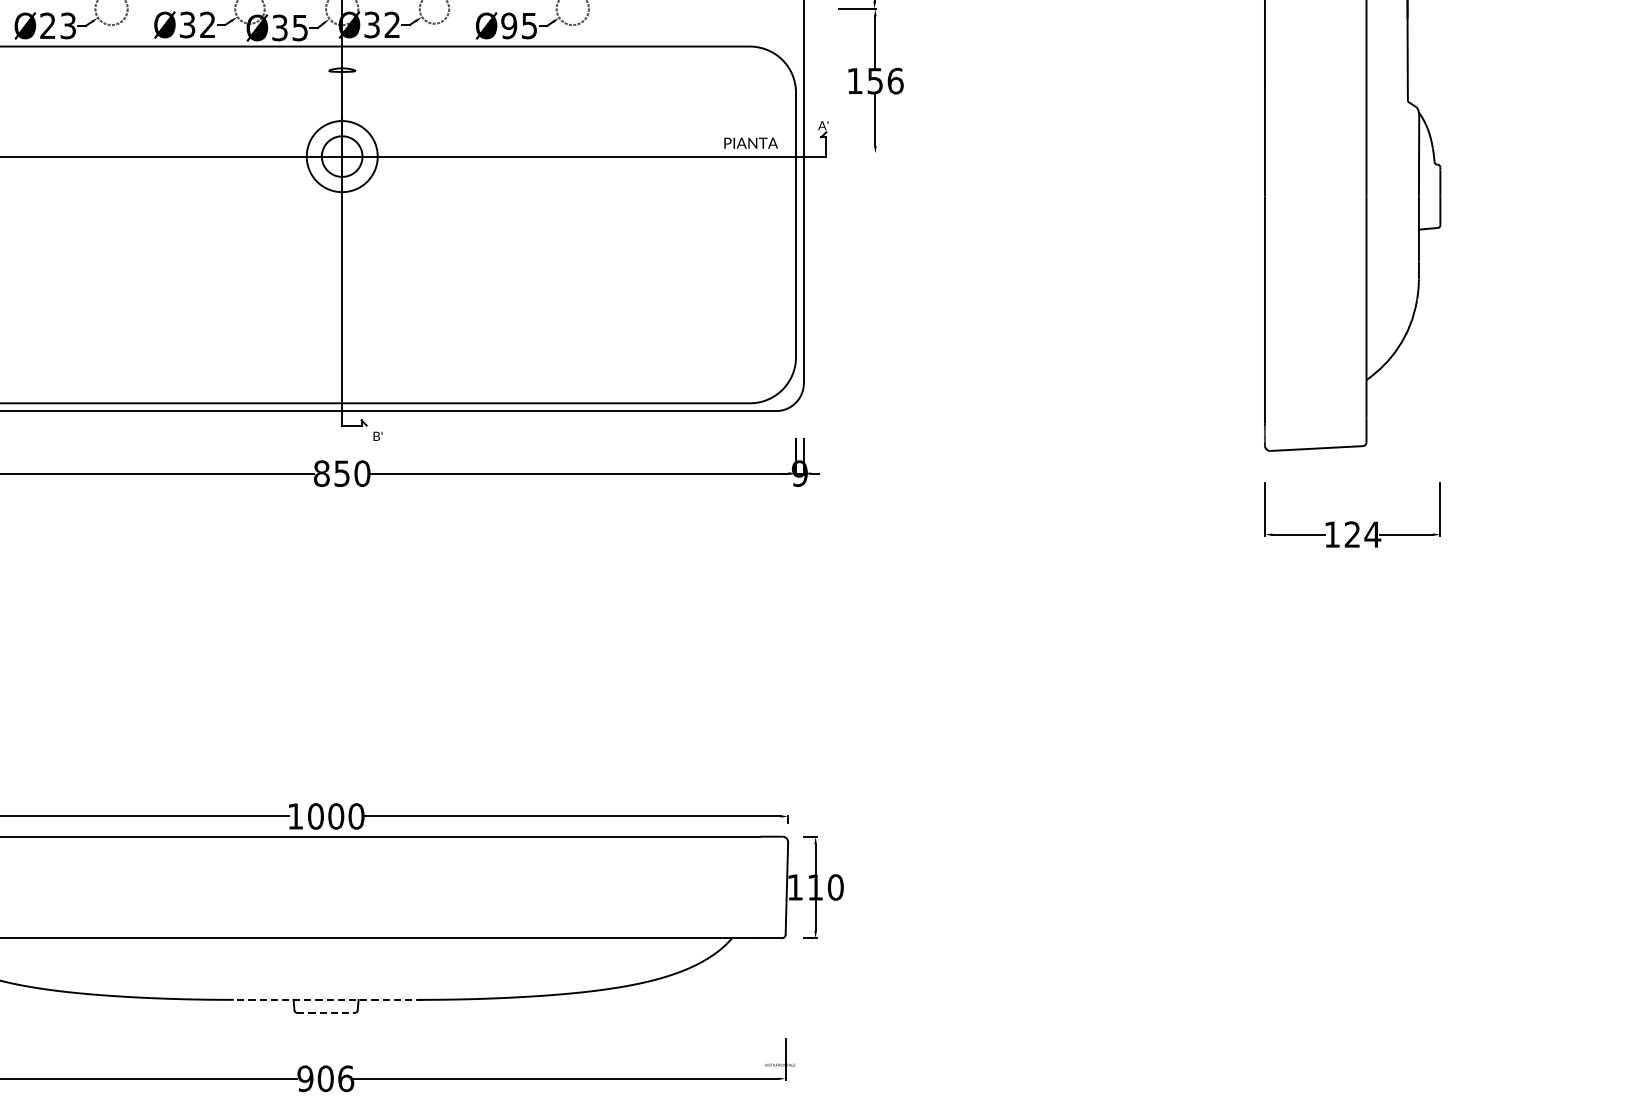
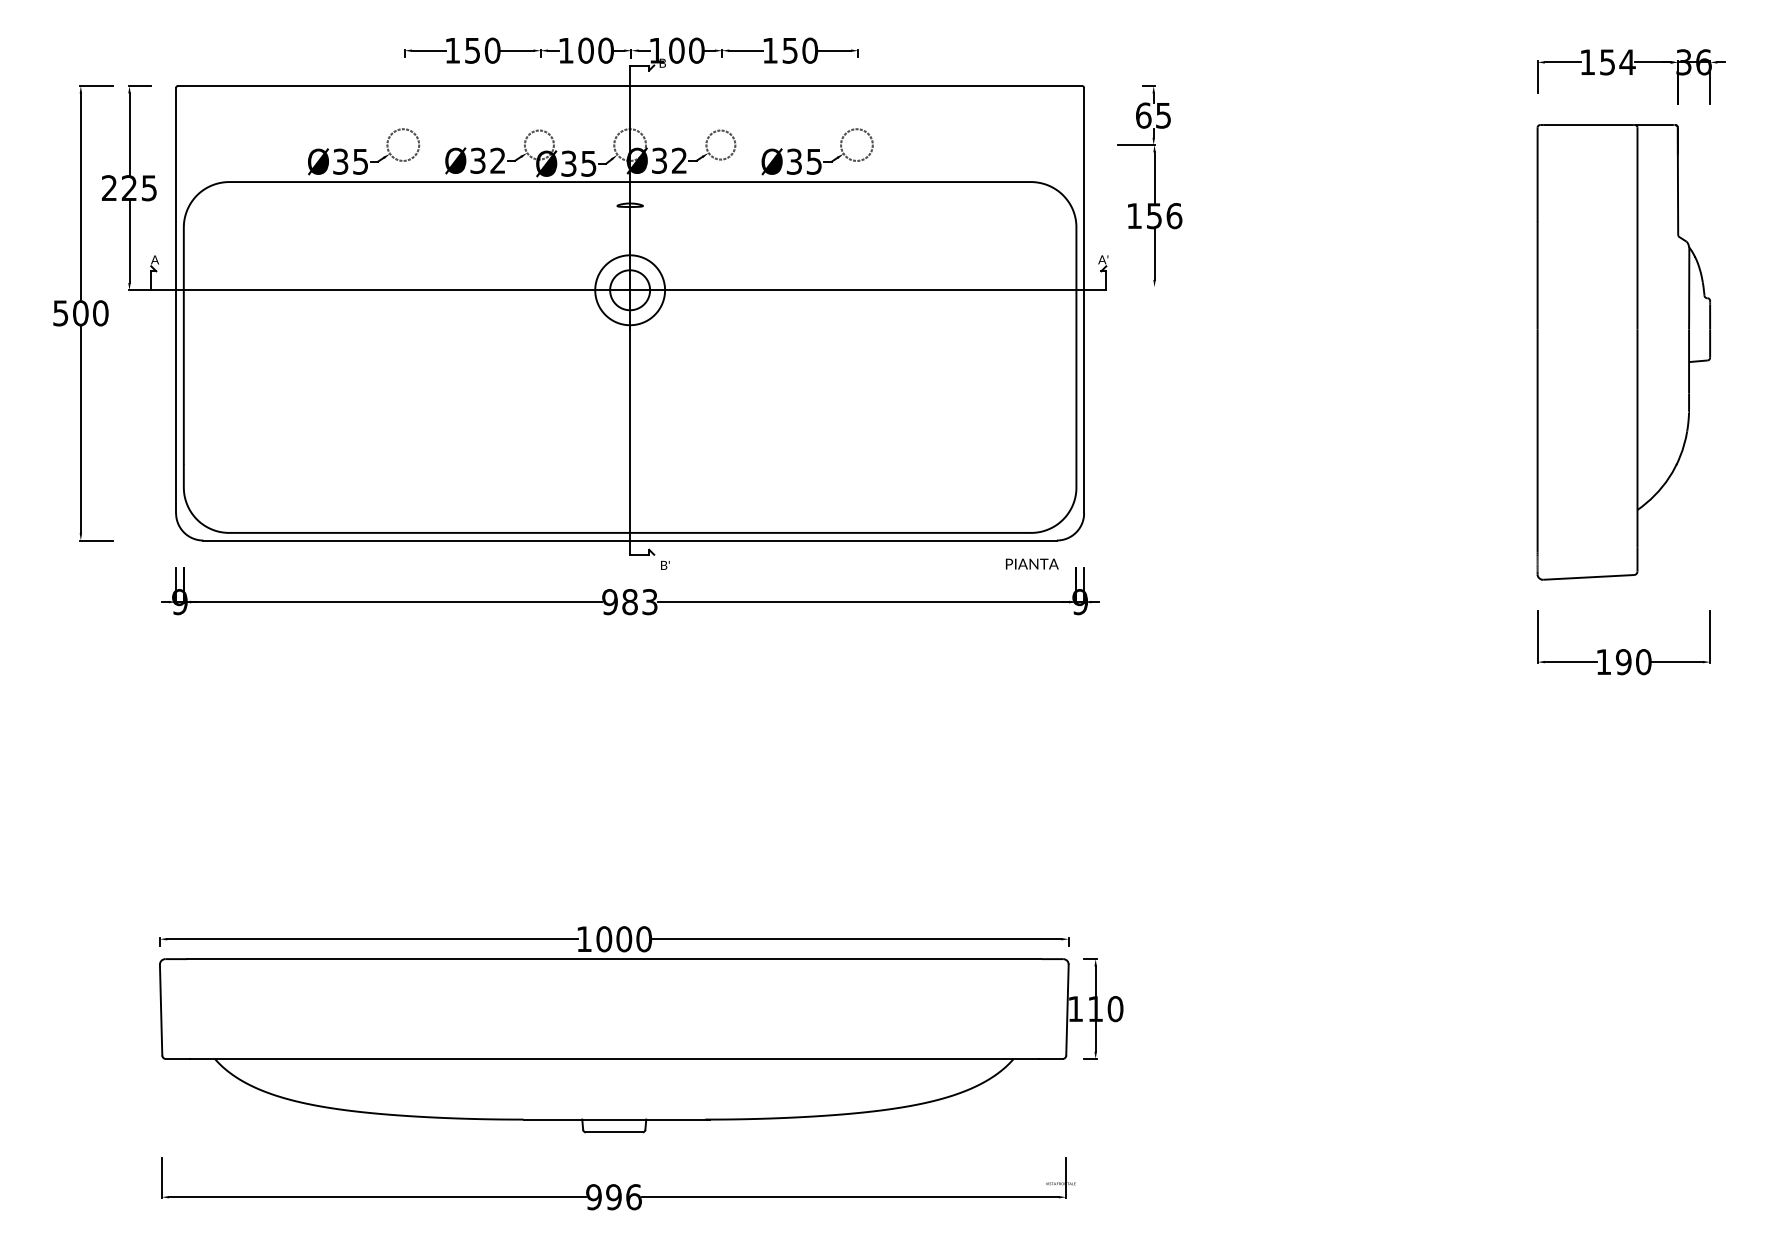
text: (57, 25) -> (350, 161), Ø23 -> Ø35
text: (509, 25) -> (794, 161), Ø95 -> Ø35
text: (751, 142) -> (1032, 563), moved
text: (341, 474) -> (629, 602), 850 -> 983
text: (1362, 535) -> (1633, 662), 124 -> 190
line: (328, 999) -> (616, 1119), dashed -> solid
line: (326, 1012) -> (614, 1132), dashed -> solid
text: (325, 1079) -> (613, 1197), 906 -> 996

